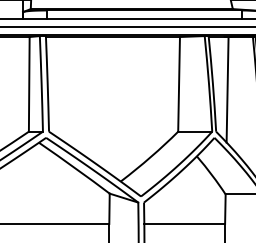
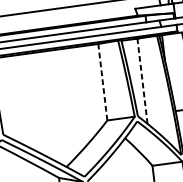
line: (179, 83) -> (103, 81), solid -> dashed
line: (227, 89) -> (142, 81), solid -> dashed

